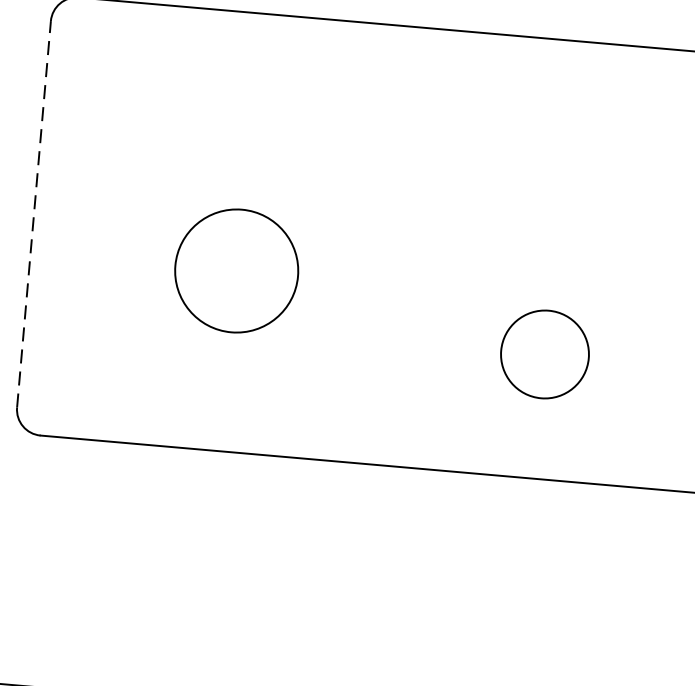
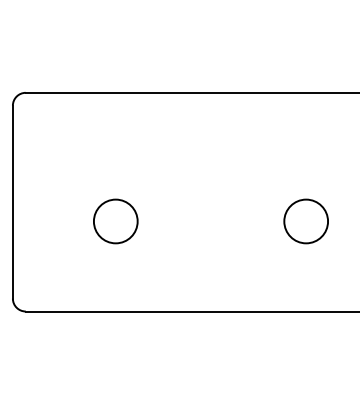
line: (33, 212) -> (12, 201), dashed -> solid
circle: (236, 270) -> (115, 221), size x0.71
circle: (543, 354) -> (305, 221), moved

